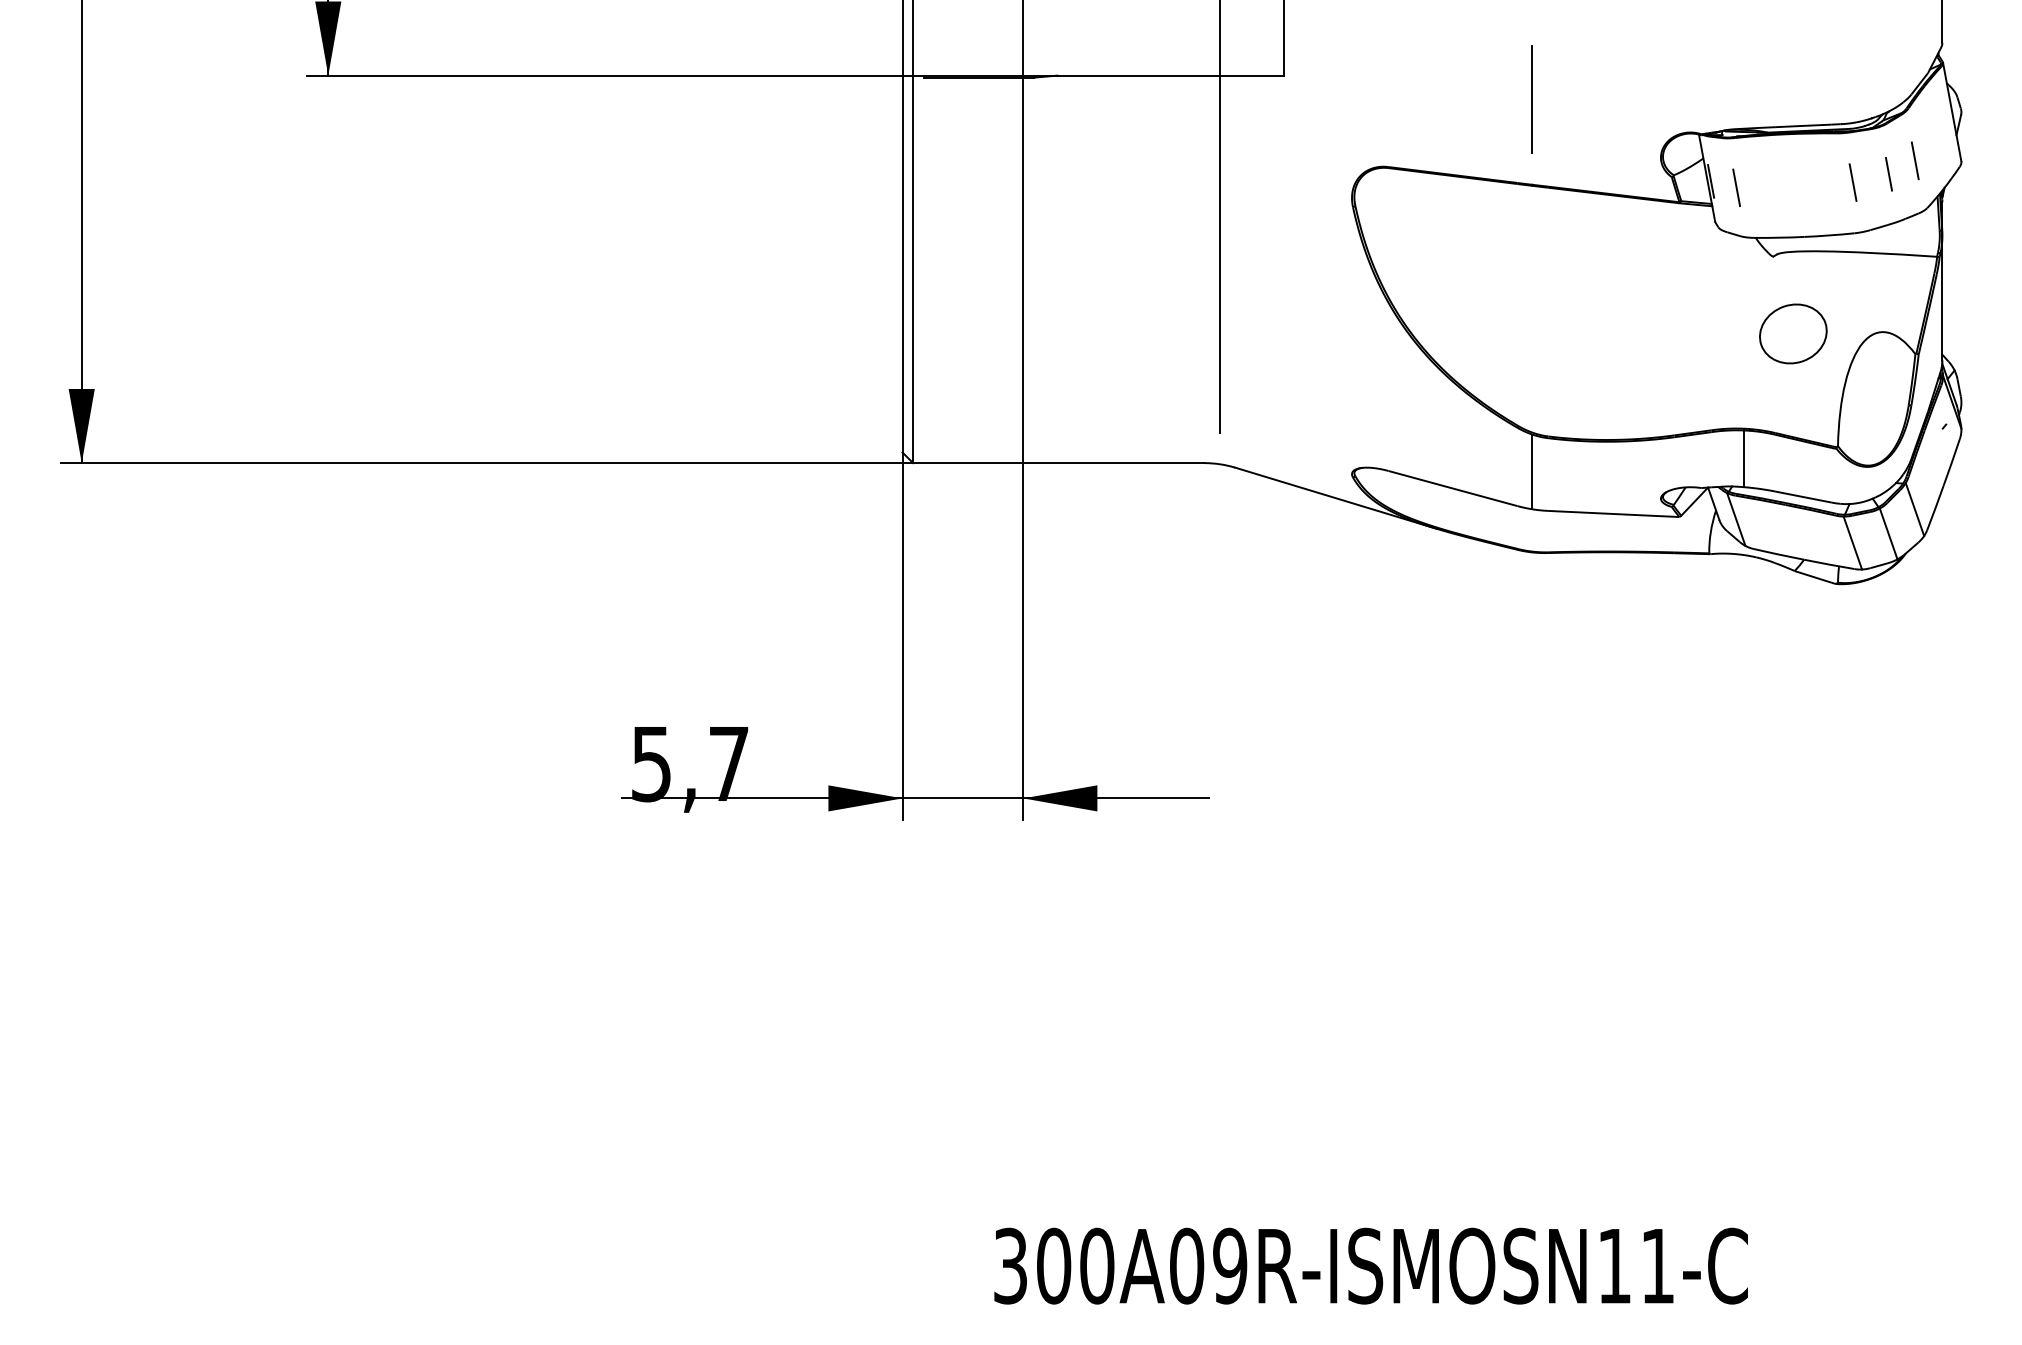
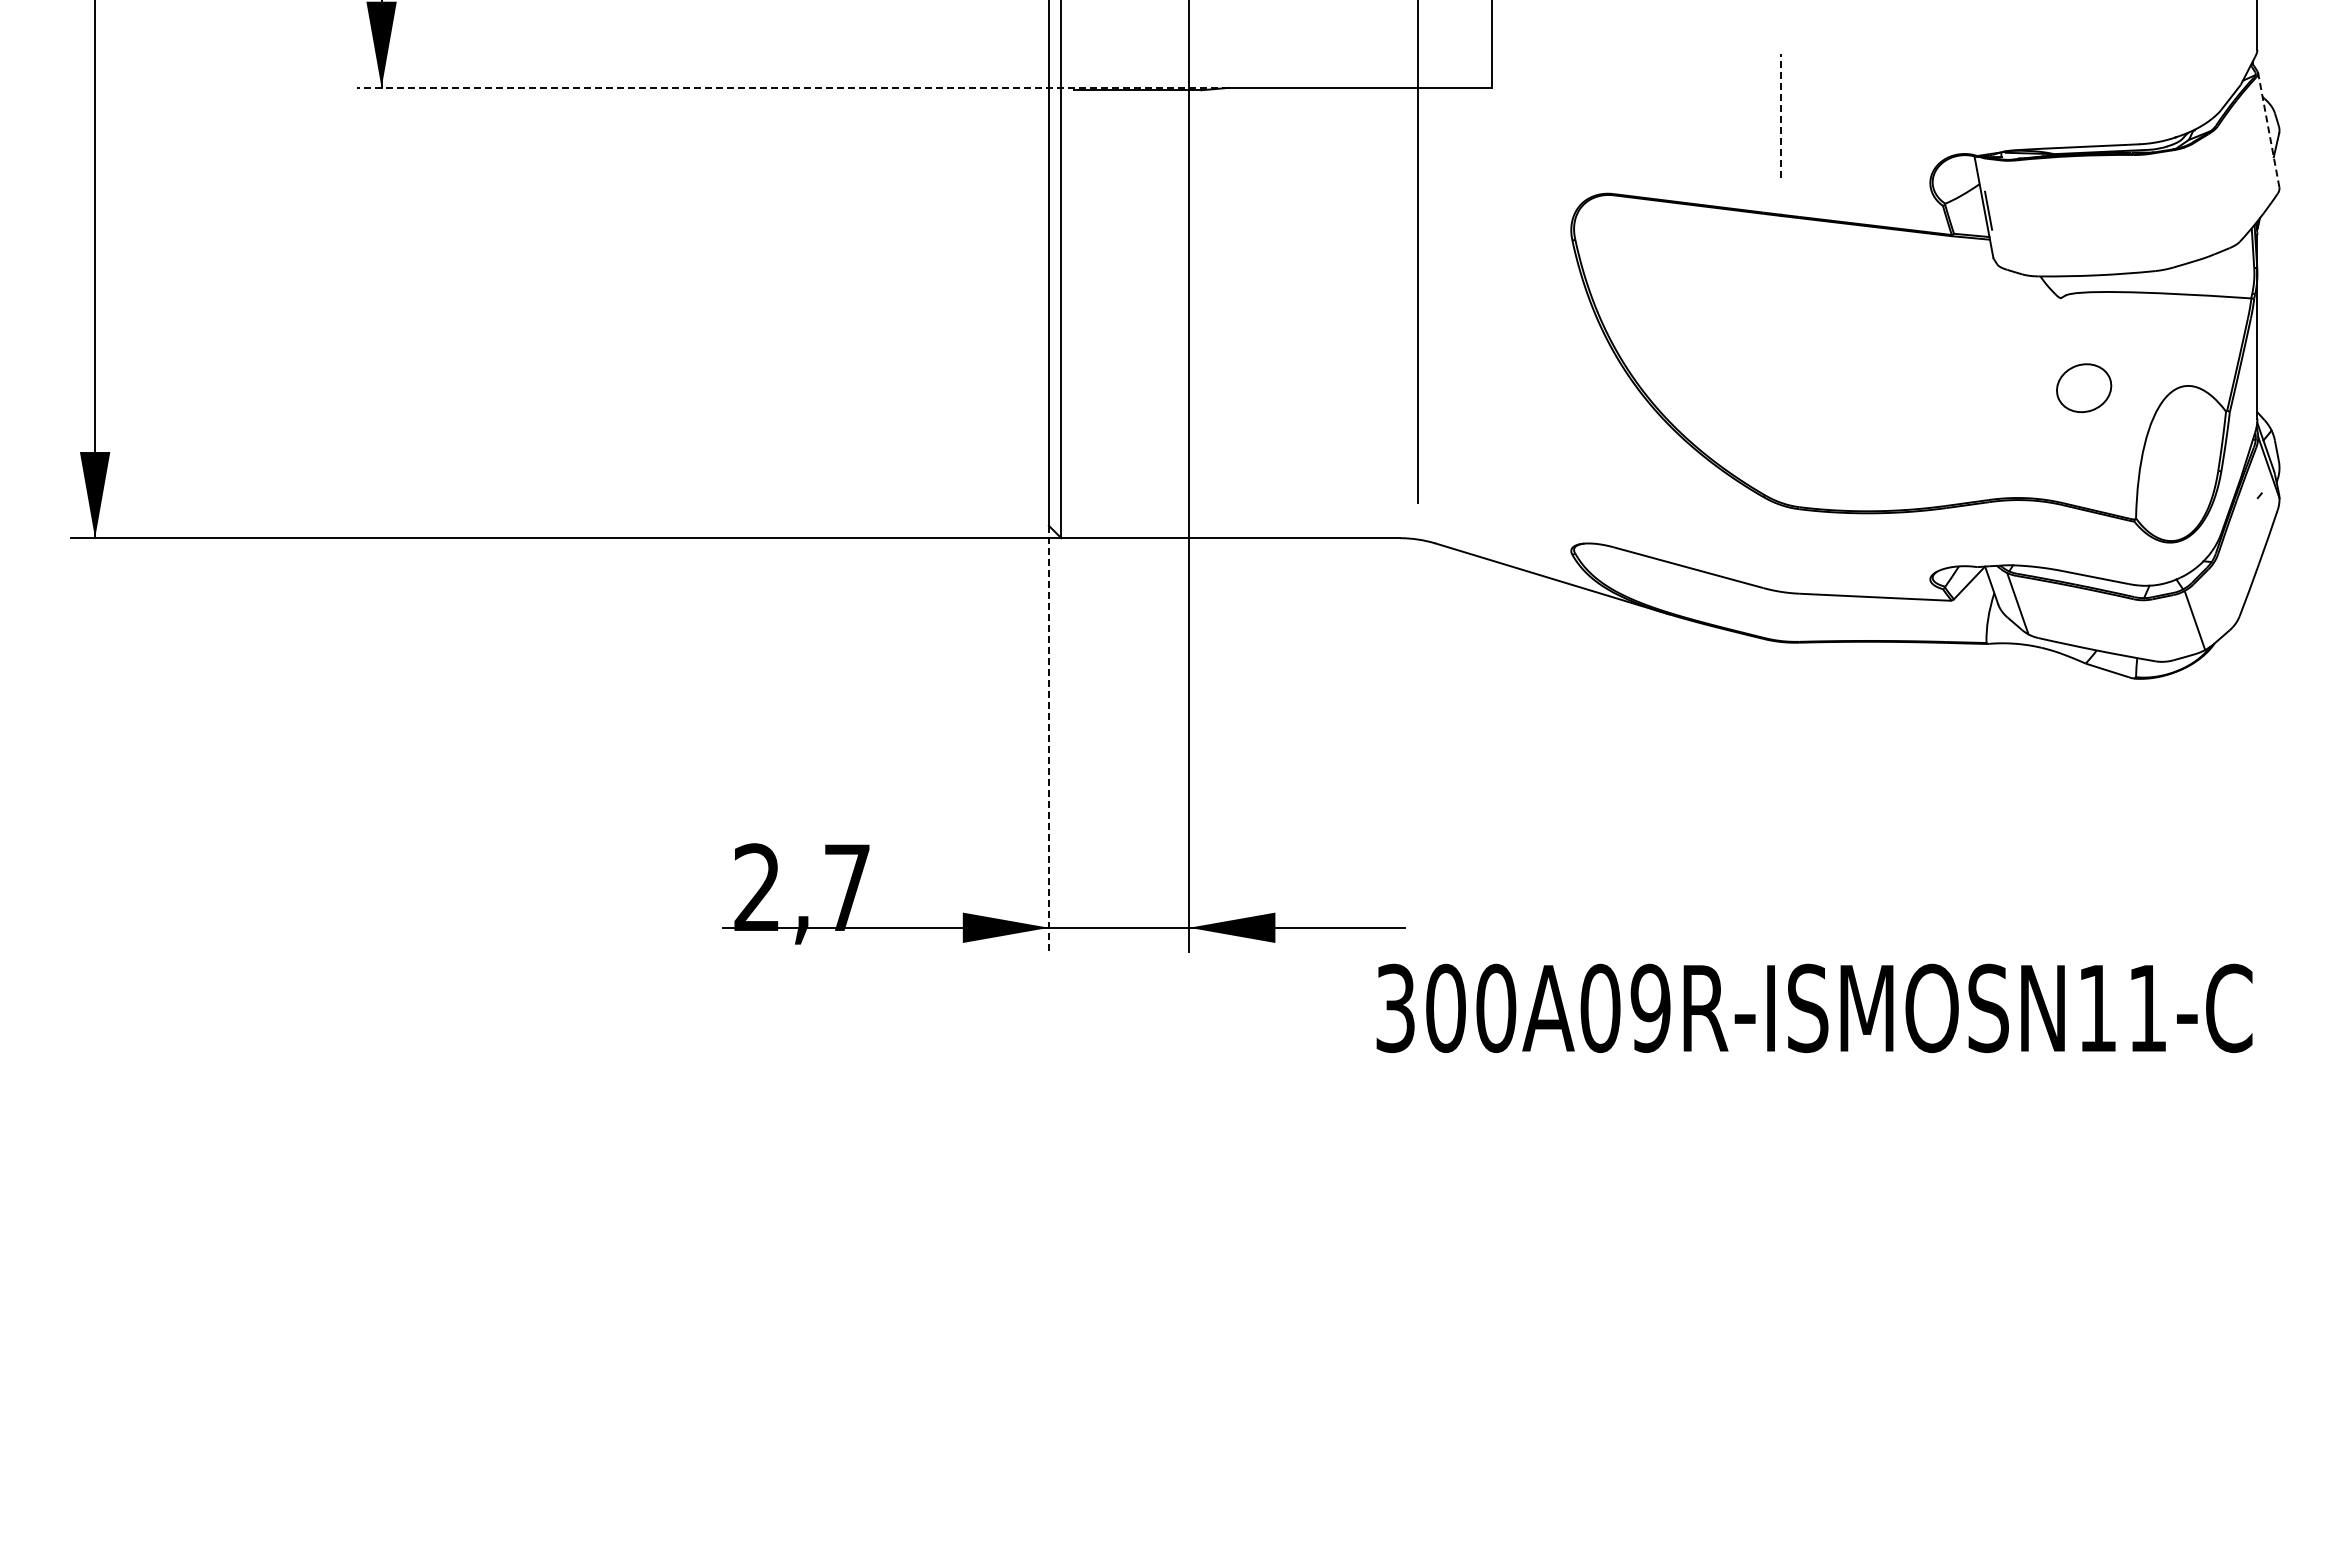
line: (681, 75) -> (792, 87), solid -> dashed
line: (1532, 99) -> (1780, 115), solid -> dashed
line: (1951, 111) -> (2268, 129), solid -> dashed
line: (1914, 160) -> (2225, 186), removed
line: (1888, 174) -> (2194, 202), removed
line: (1852, 182) -> (2153, 211), removed
line: (1736, 188) -> (2018, 218), removed
part: (1792, 334) -> (2083, 388), size x0.7
line: (1744, 459) -> (2027, 533), removed
line: (1532, 472) -> (1780, 548), removed
line: (1914, 509) -> (2225, 591), removed
line: (1852, 542) -> (2153, 630), removed
line: (902, 636) -> (1048, 739), solid -> dashed
text: (650, 763) -> (756, 887), 5,7 -> 2,7
text: (1371, 1266) -> (1814, 1008), moved

